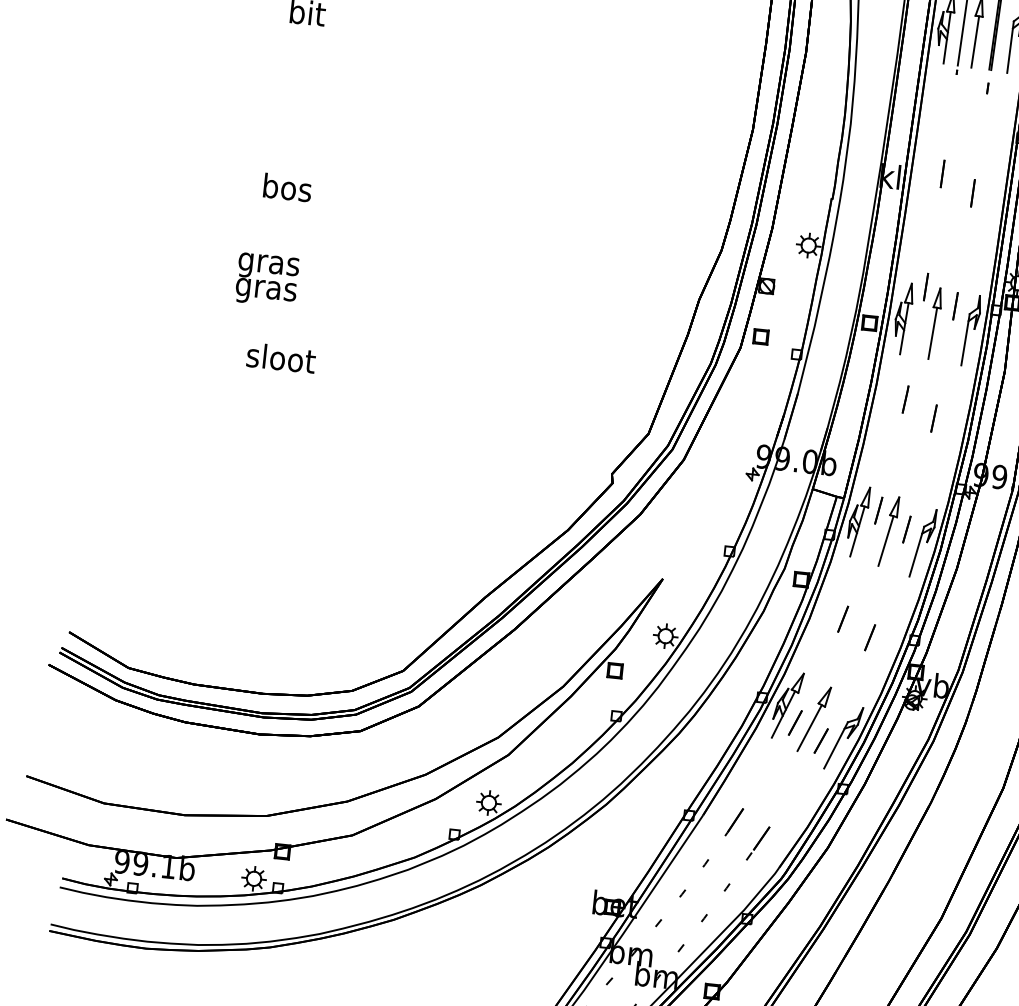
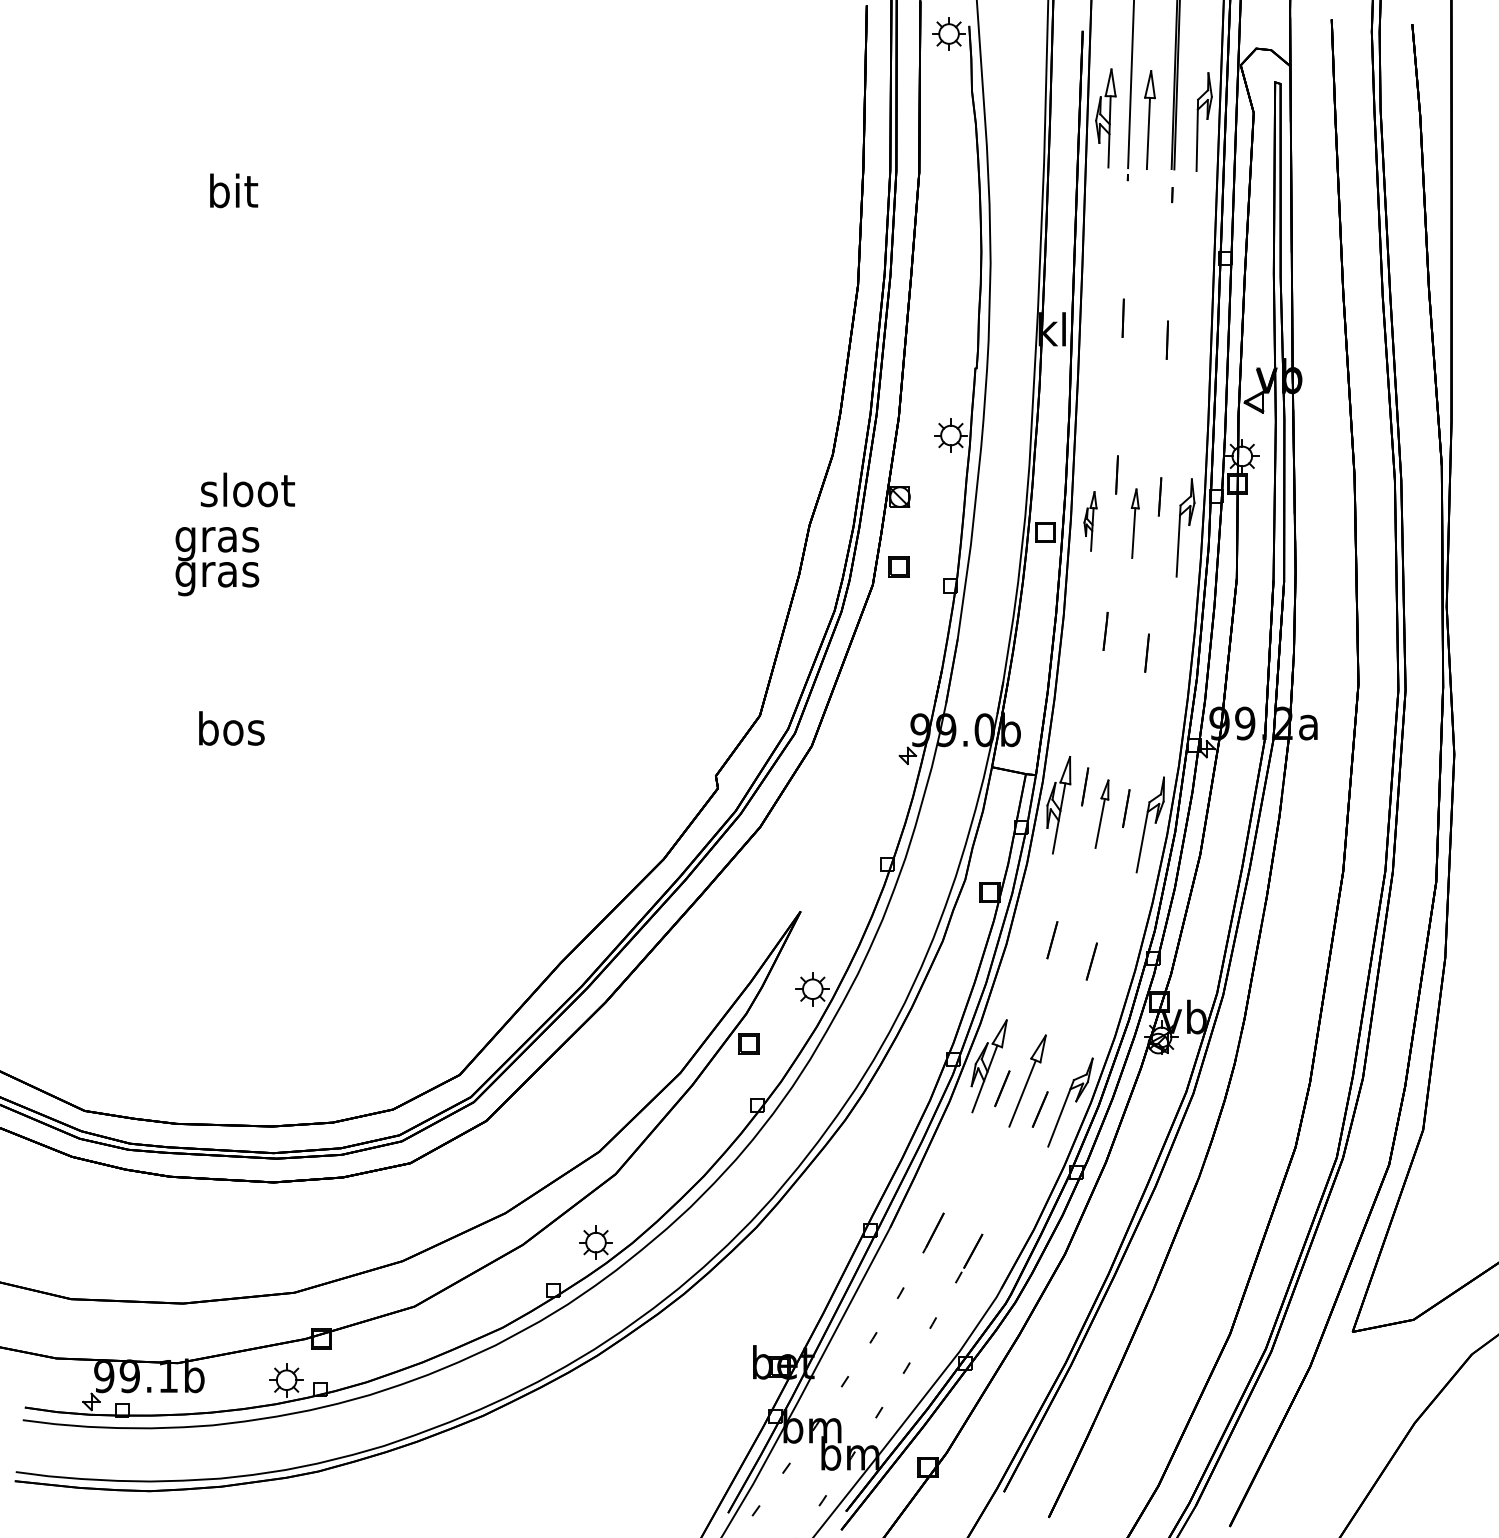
text: (287, 187) -> (231, 728), moved
part: (903, 318) -> (1090, 521), size x0.6
part: (935, 323) -> (1135, 523), size x0.7
text: (281, 357) -> (247, 489), moved
part: (888, 531) -> (1101, 814), size x0.7

